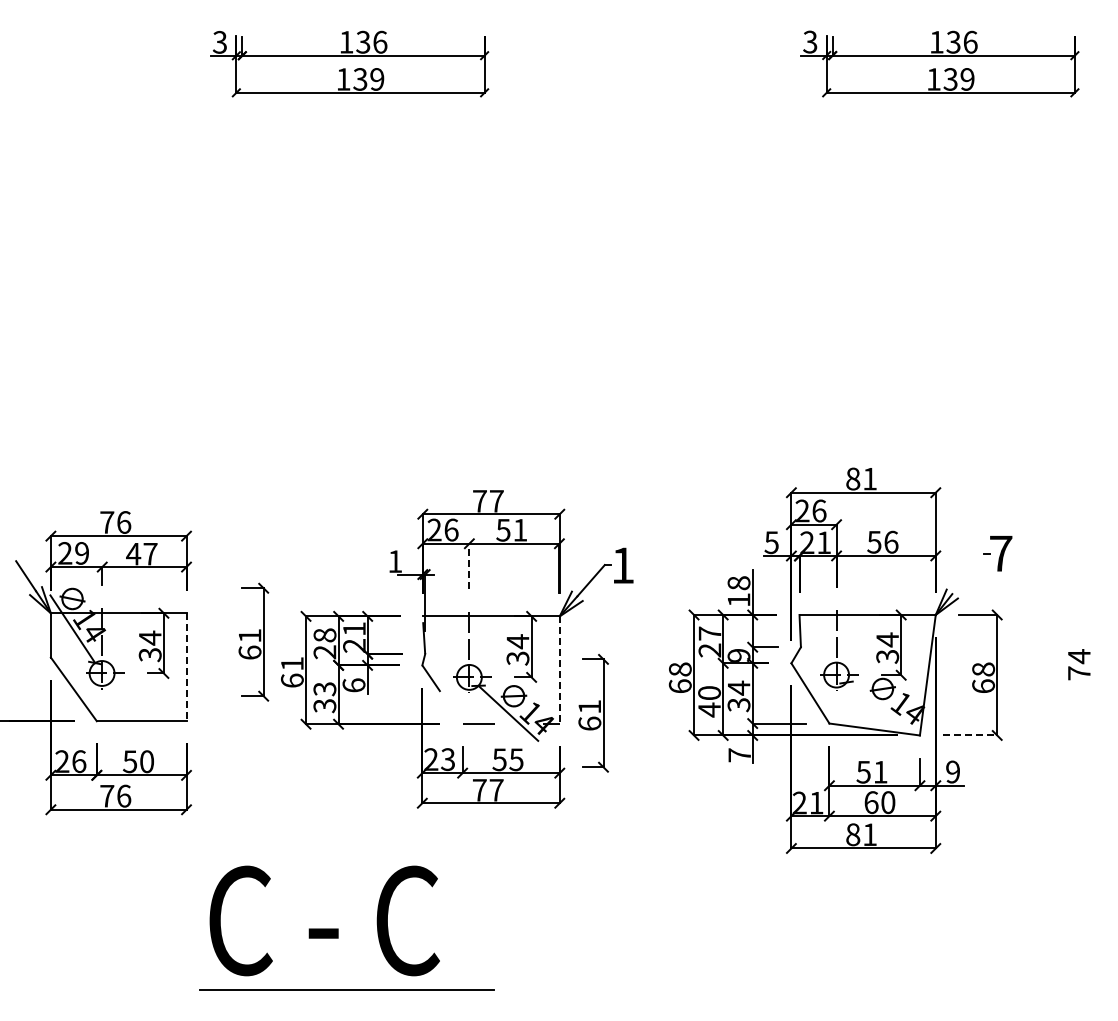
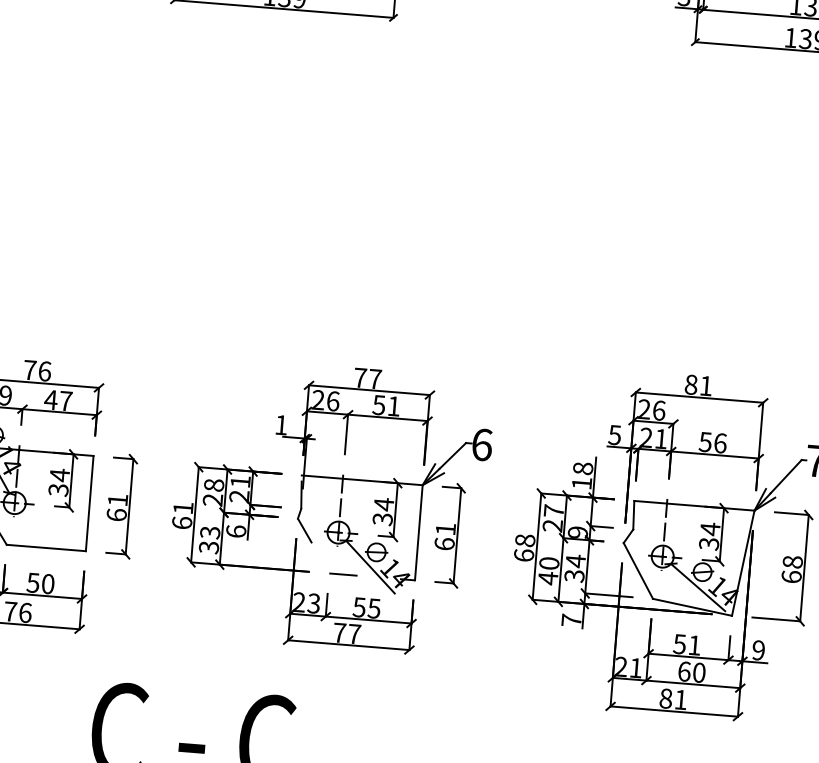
line: (469, 565) -> (346, 433), dashed -> solid
text: (623, 565) -> (482, 444), 1 -> 6
line: (968, 573) -> (786, 476), added
part: (253, 641) -> (120, 505), moved
line: (186, 667) -> (89, 503), dashed -> solid
line: (559, 670) -> (418, 532), dashed -> solid
line: (878, 706) -> (697, 587), added
part: (593, 713) -> (448, 535), moved
line: (970, 735) -> (776, 619), dashed -> solid

